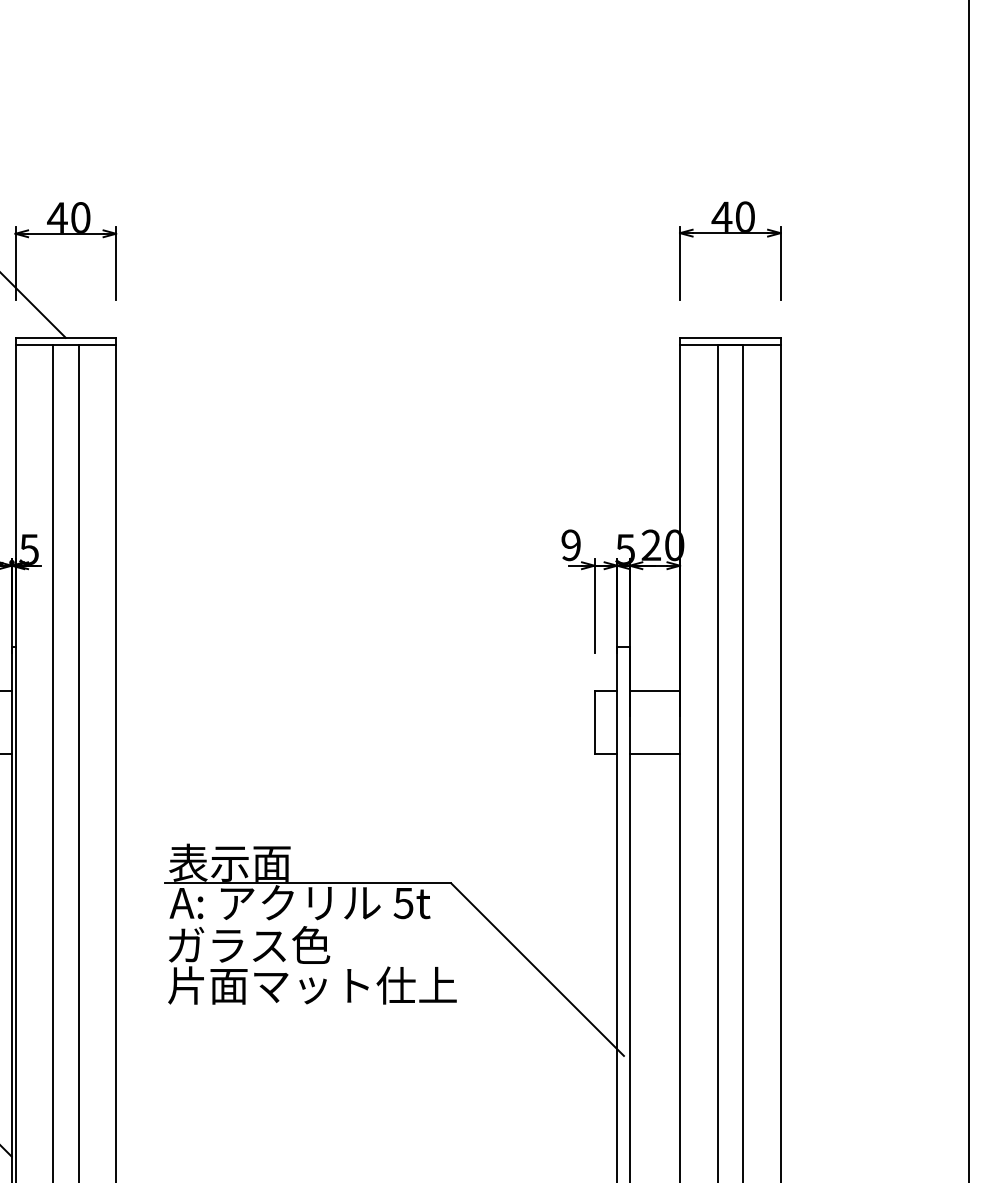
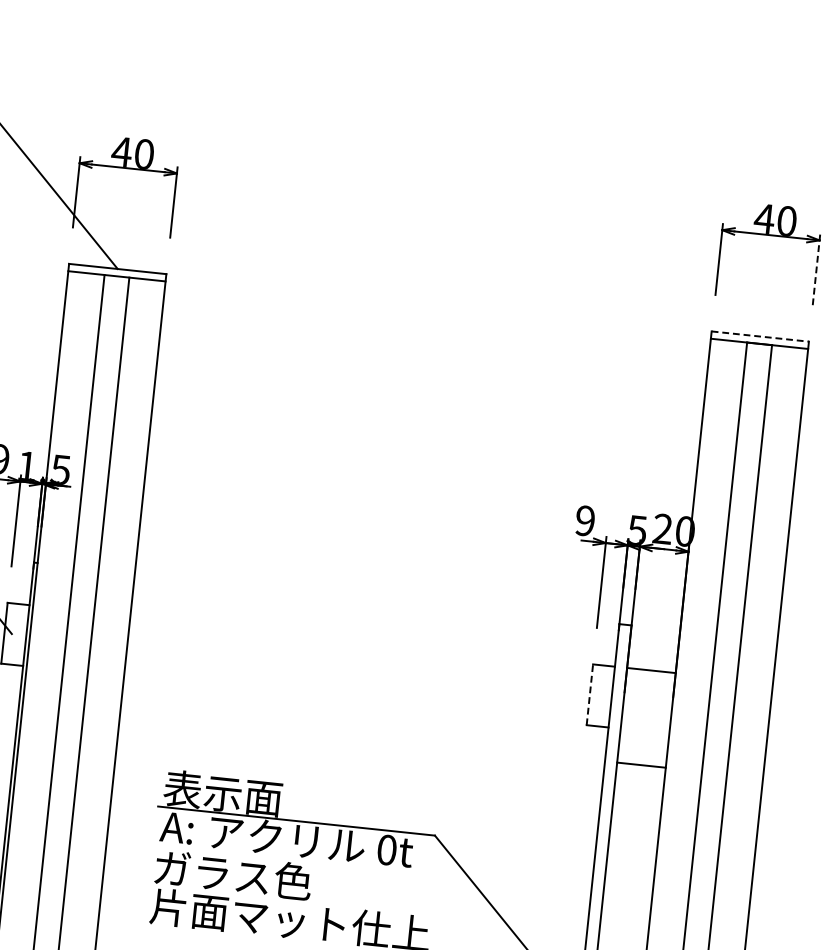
line: (780, 263) -> (816, 269), solid -> dashed
line: (730, 337) -> (760, 336), solid -> dashed
line: (594, 722) -> (589, 694), solid -> dashed
line: (654, 754) -> (641, 765), moved
text: (403, 903) -> (386, 850), 5t -> 0t

